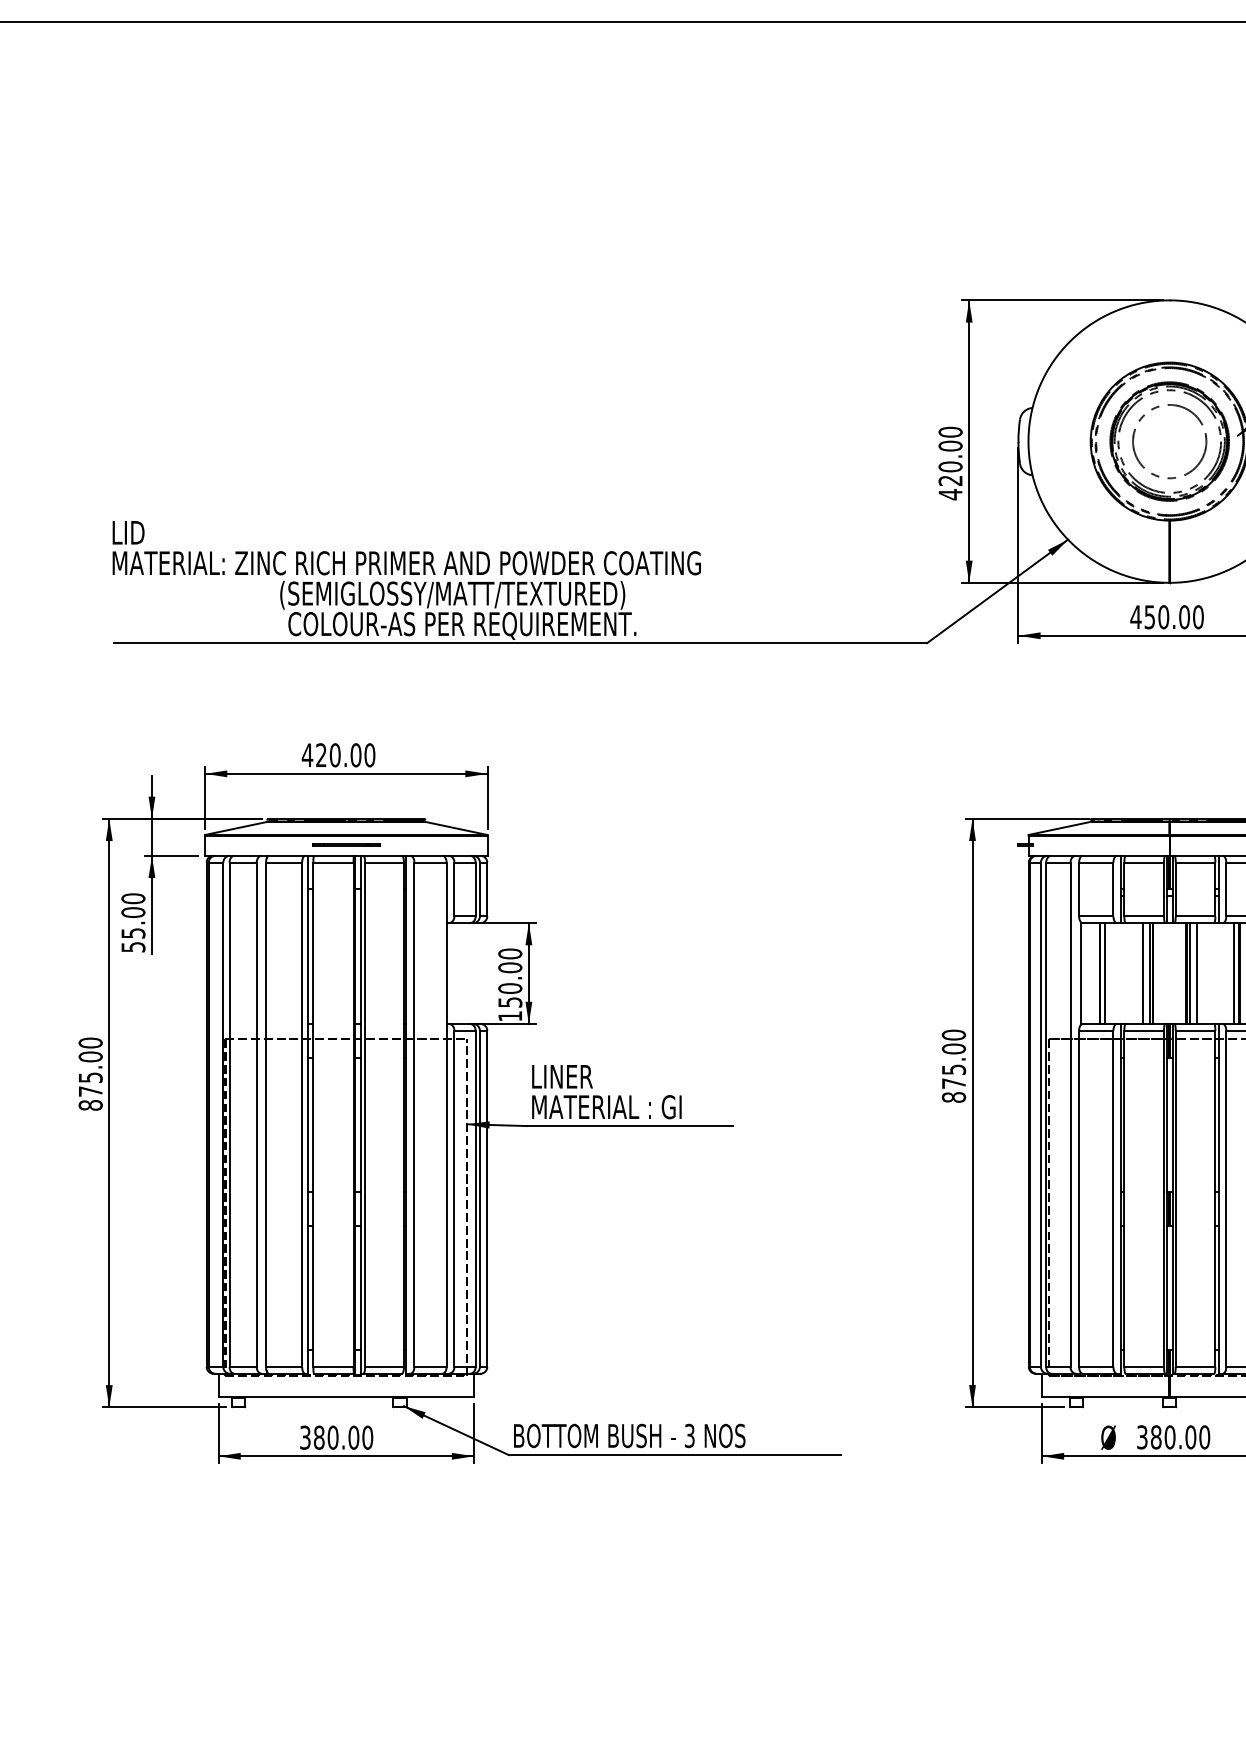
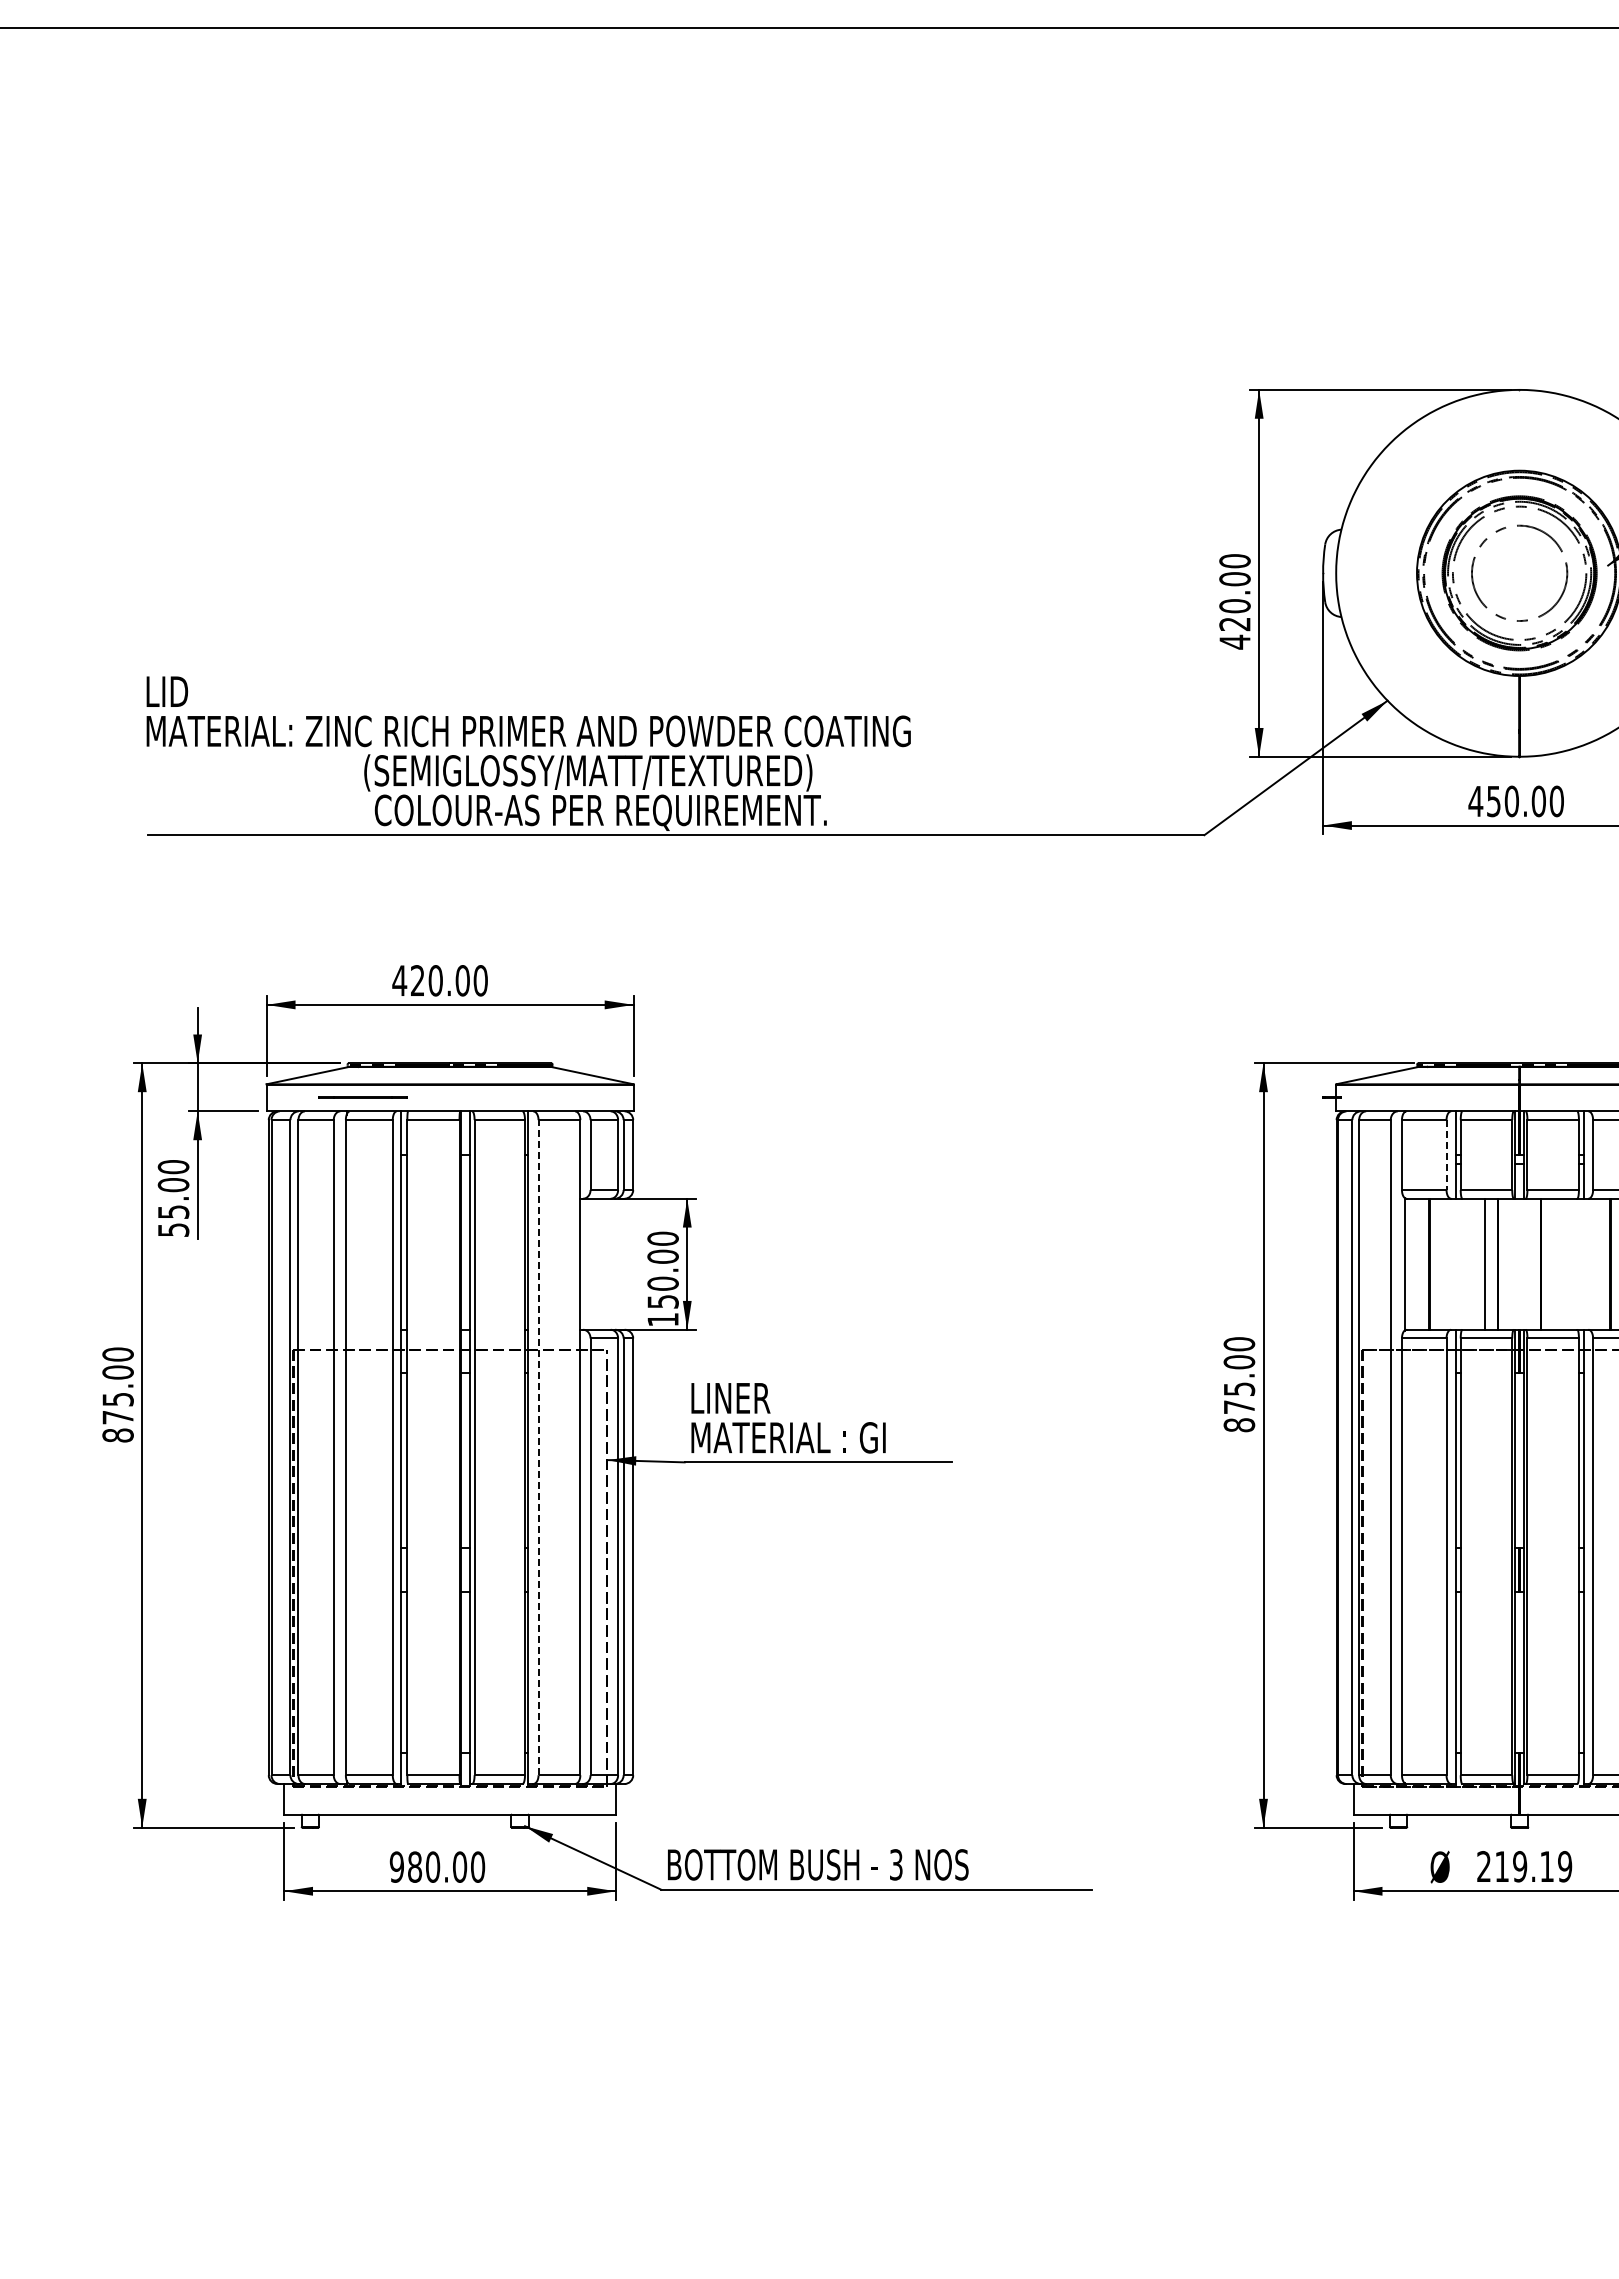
line: (345, 845) -> (362, 1097), moved
line: (1113, 889) -> (1446, 1155), solid -> dashed
line: (1104, 972) -> (1435, 1263), removed
line: (1149, 972) -> (1493, 1263), removed
line: (1189, 972) -> (1545, 1263), removed
line: (1196, 972) -> (1554, 1263), removed
line: (1234, 972) -> (1603, 1263), removed
line: (414, 1114) -> (538, 1447), solid -> dashed
text: (305, 1437) -> (396, 1866), 380.00 -> 980.00
text: (1173, 1437) -> (1524, 1866), 380.00 -> 219.19

